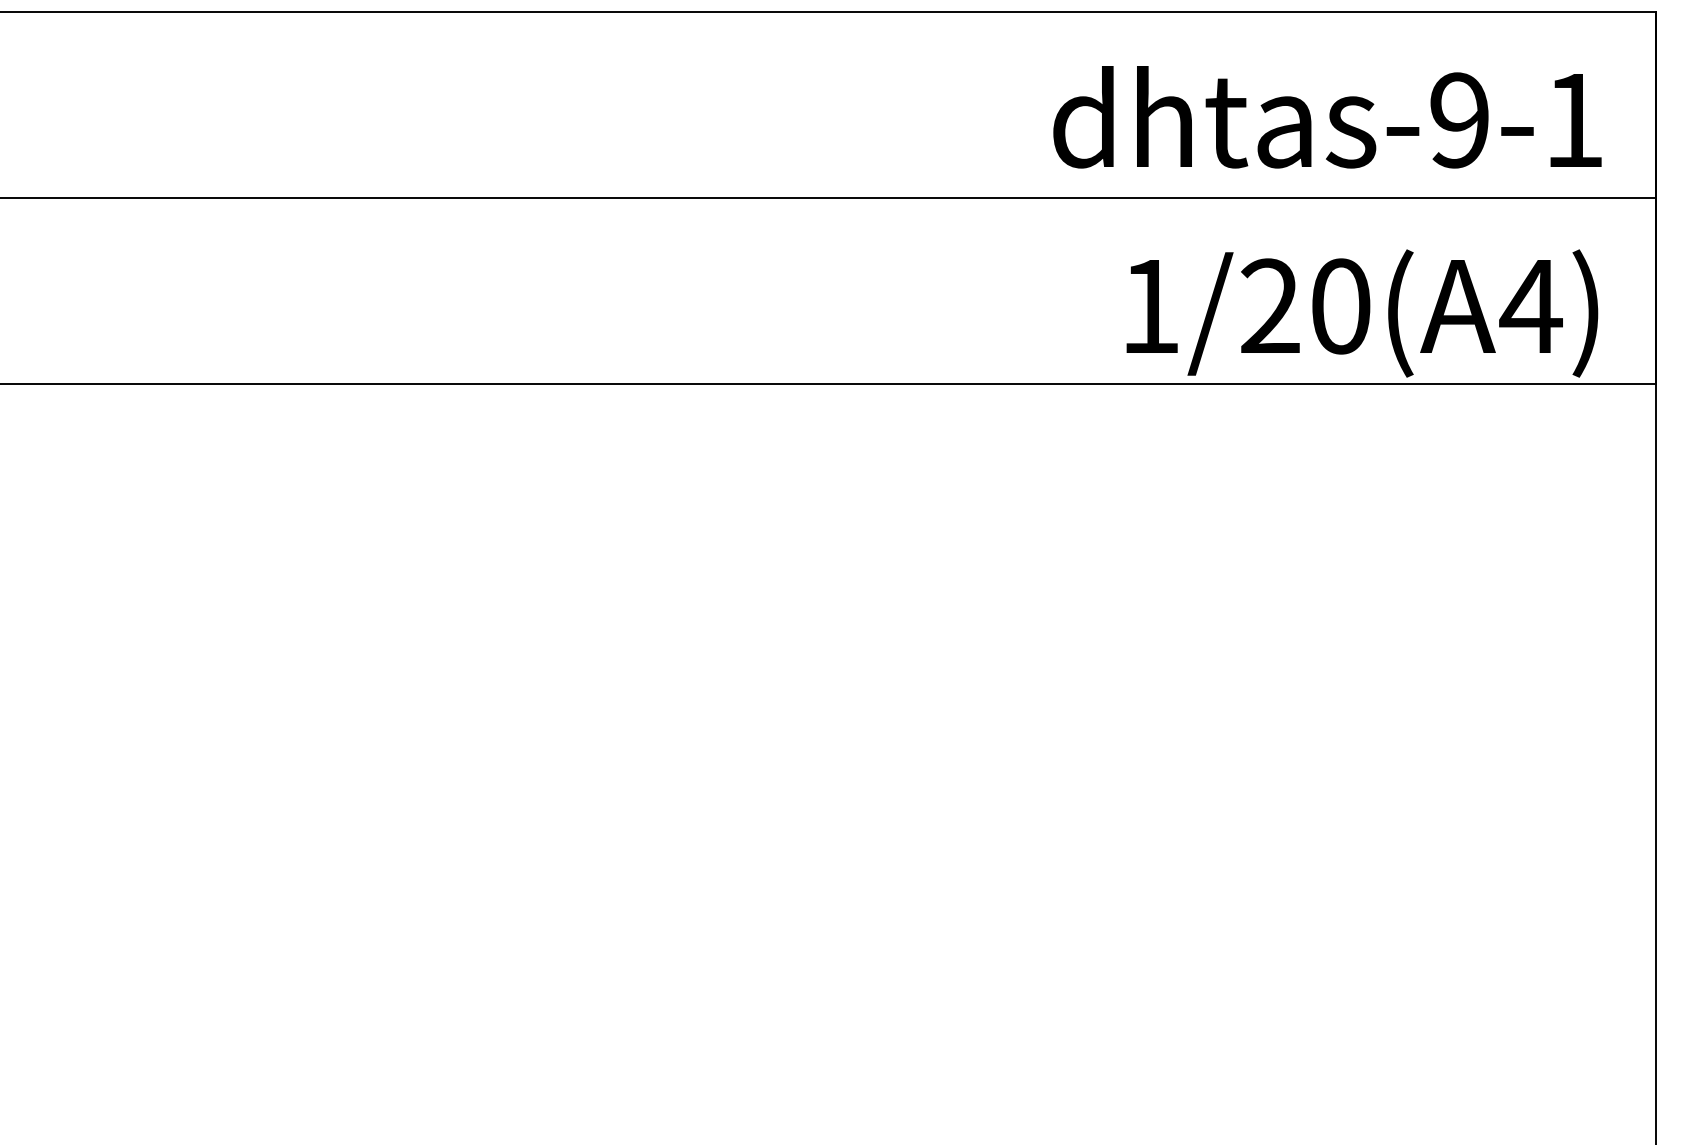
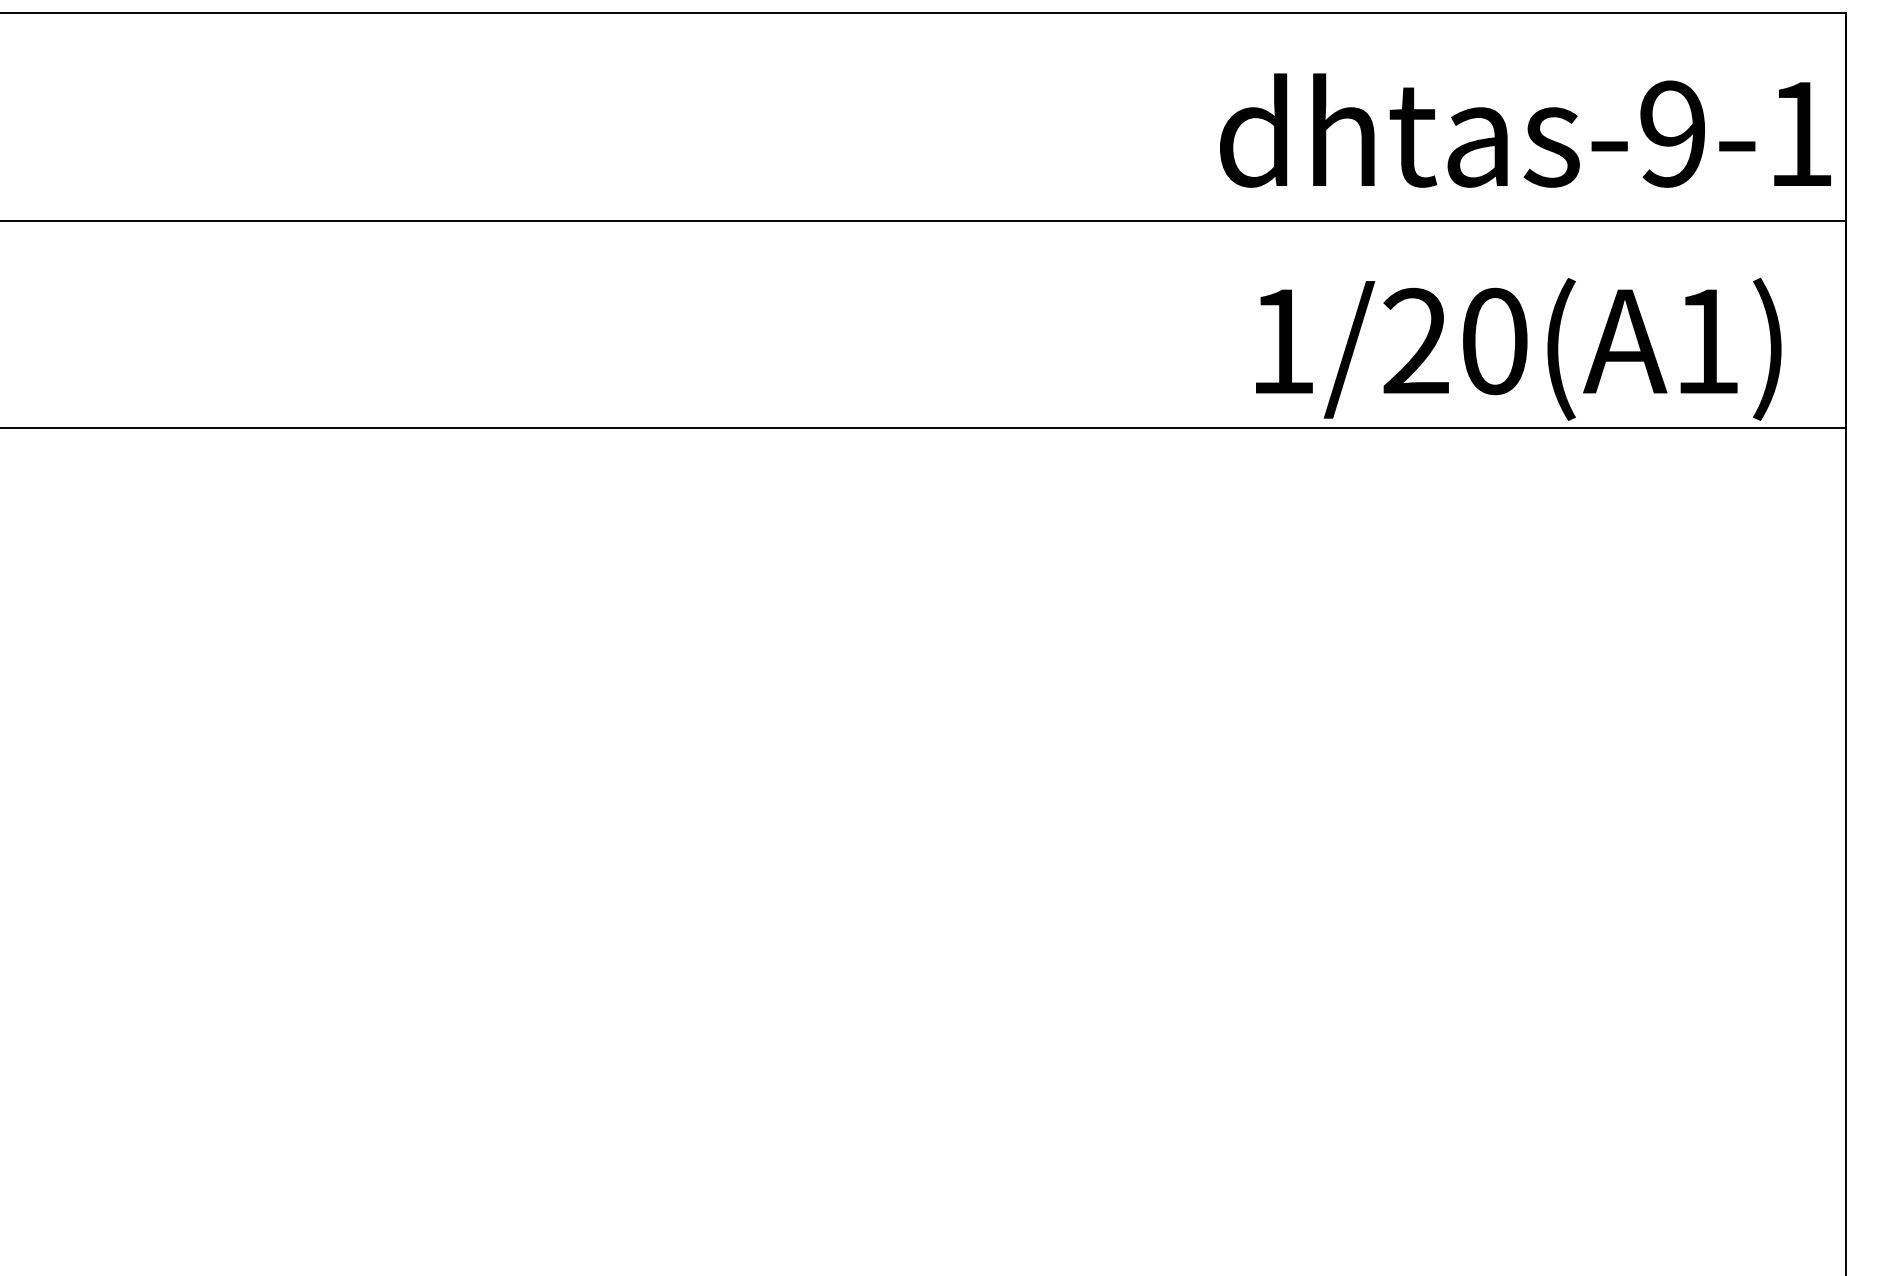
text: (1327, 117) -> (1525, 130), moved
text: (1530, 306) -> (1706, 341), 1/20(A4) -> 1/20(A1)

